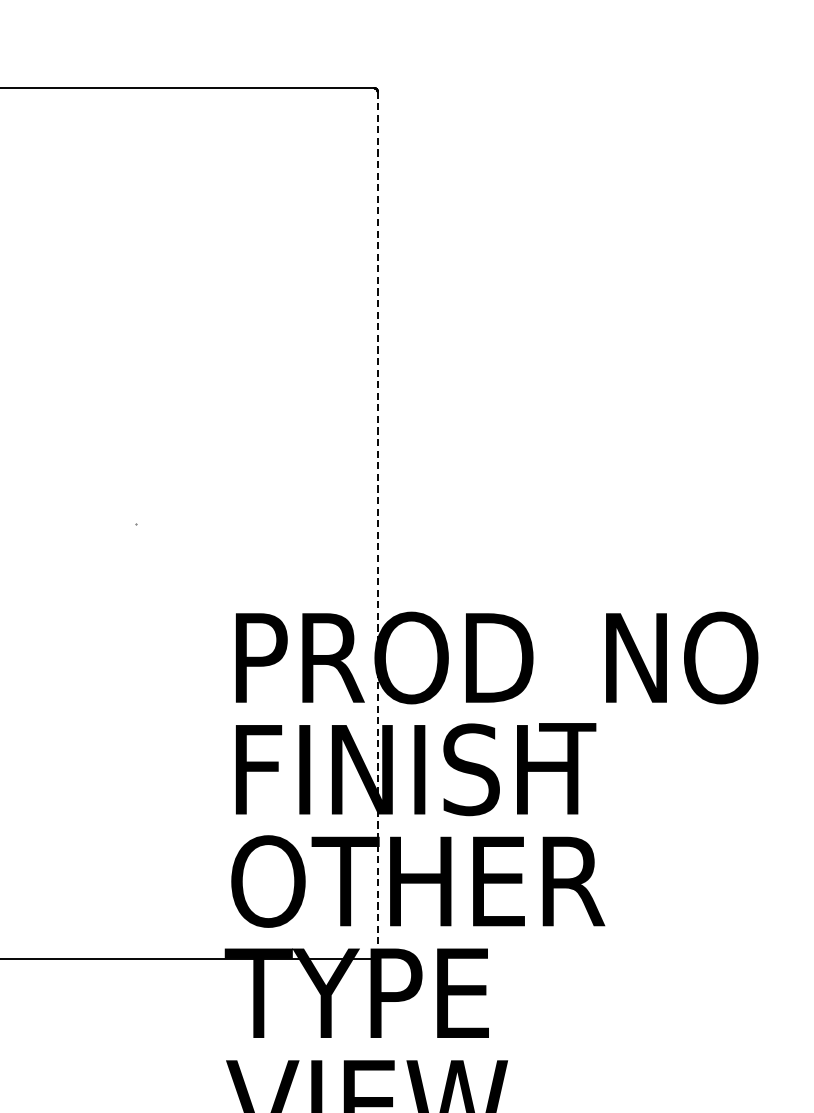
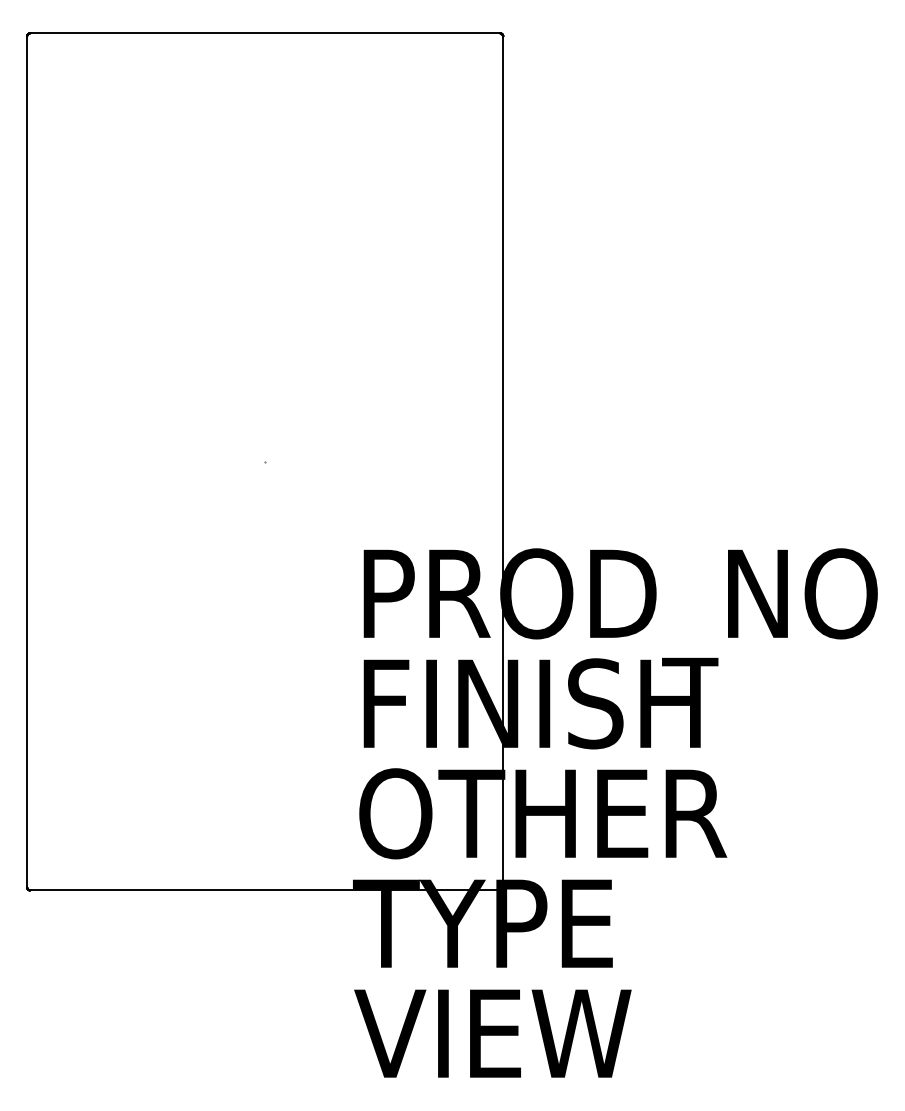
line: (377, 523) -> (503, 461), dashed -> solid

